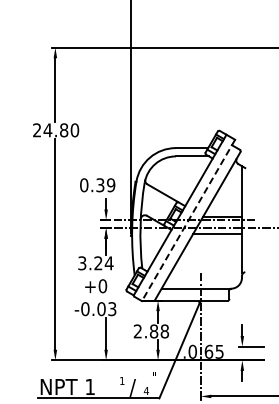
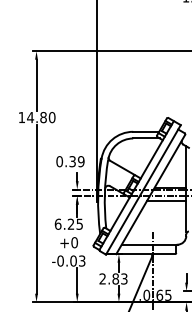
text: (36, 130) -> (21, 117), 24.80 -> 14.80
line: (188, 220) -> (143, 189), dashed -> solid
text: (95, 263) -> (68, 224), 3.24 -> 6.25
text: (164, 331) -> (124, 279), 2.88 -> 2.83

